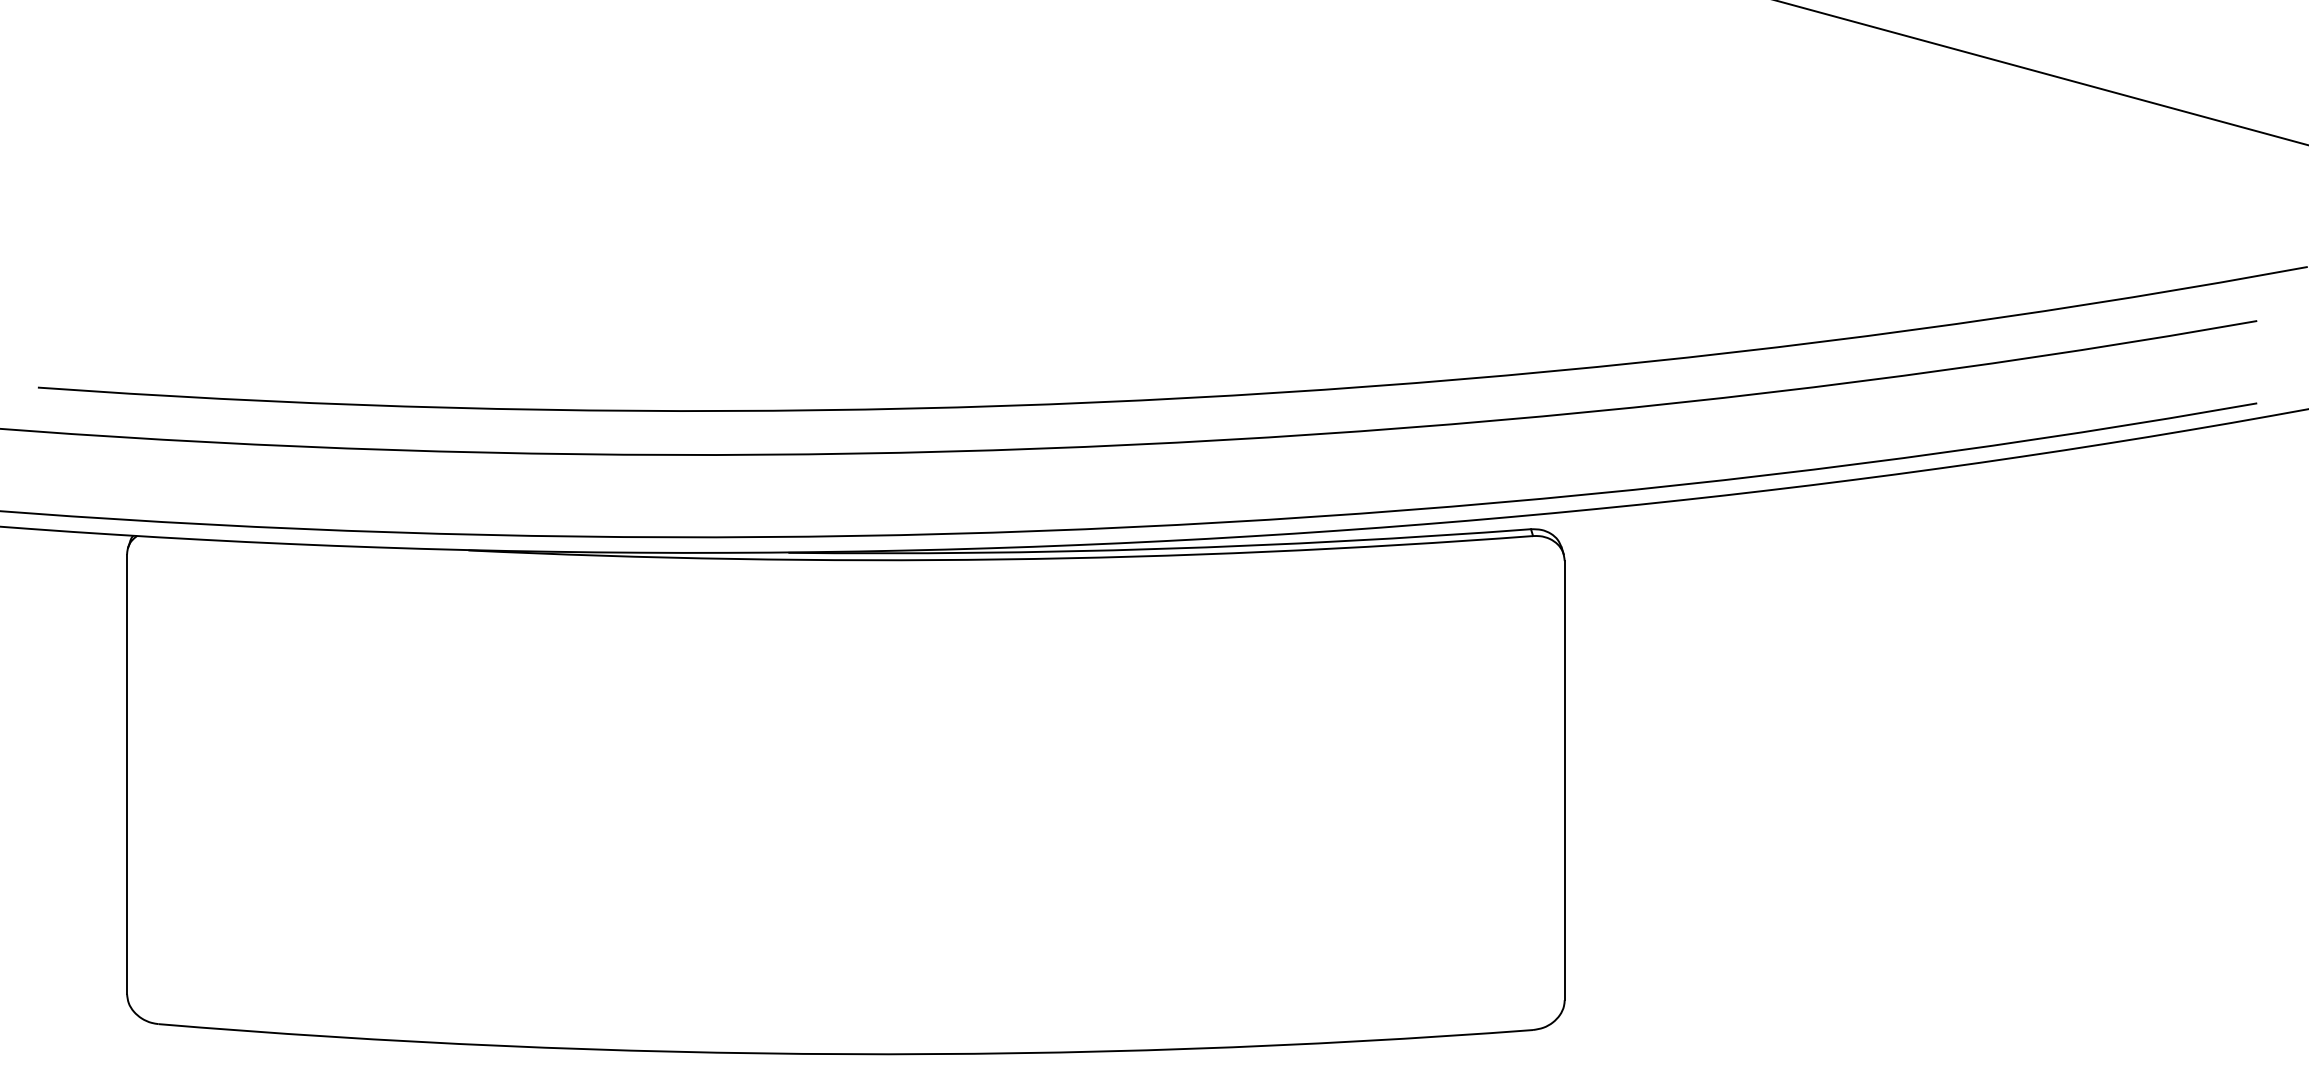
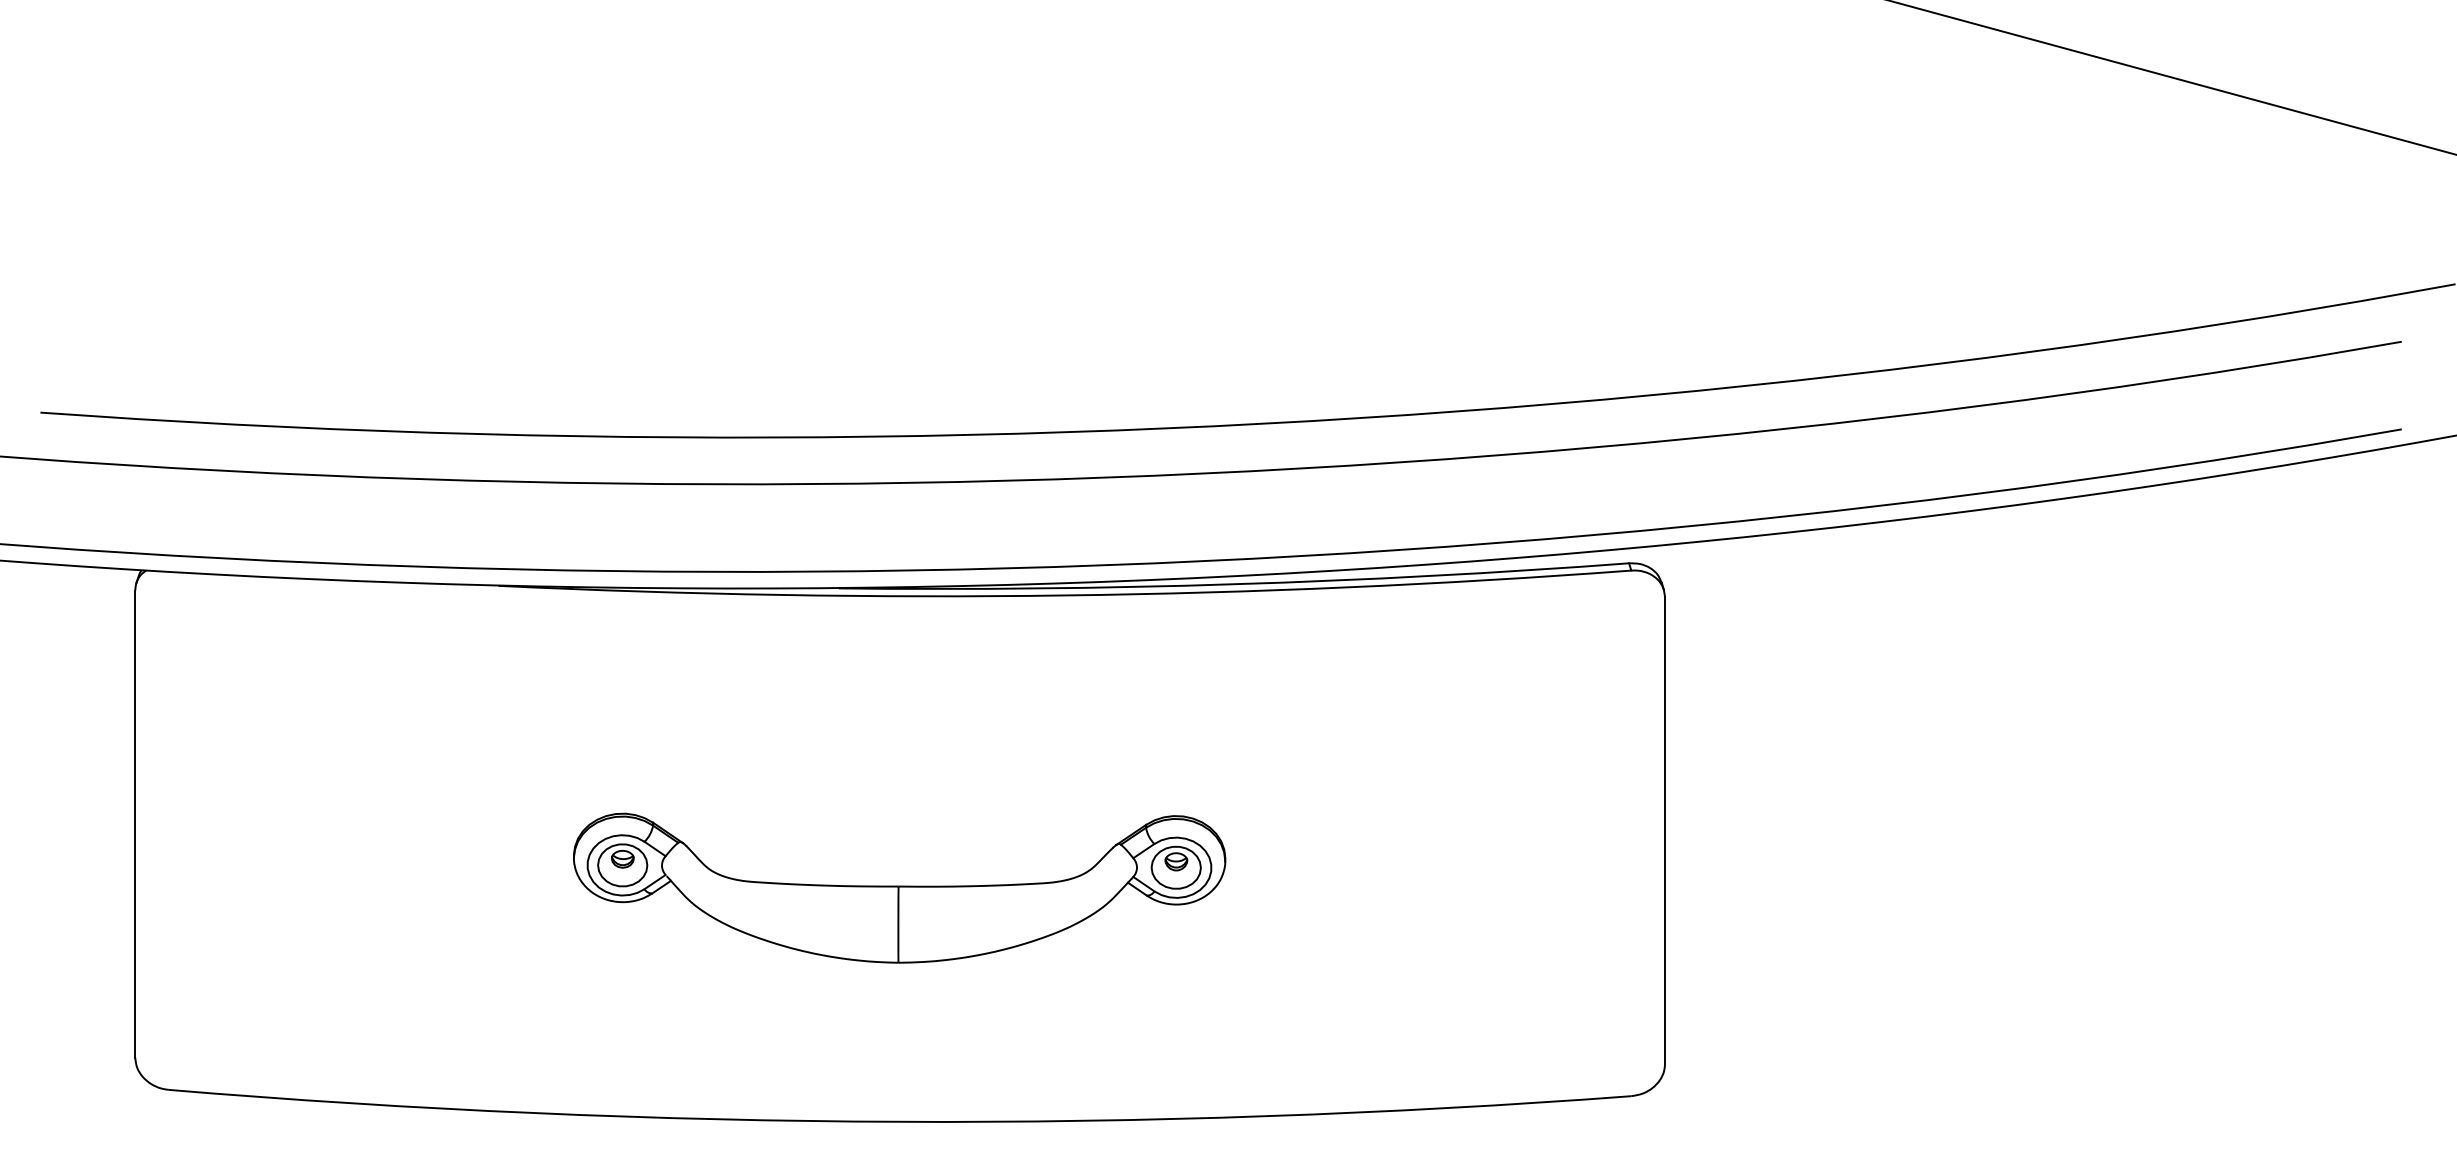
part: (845, 834) -> (899, 888), added

